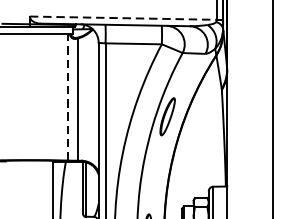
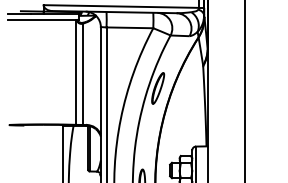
line: (123, 18) -> (121, 6), dashed -> solid
line: (68, 96) -> (75, 71), dashed -> solid

